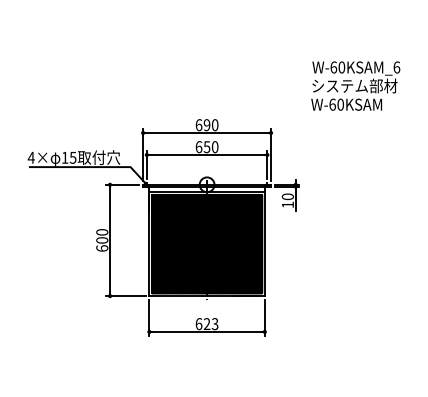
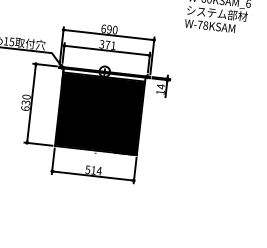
text: (336, 104) -> (202, 25), W-60KSAM -> W-78KSAM
text: (206, 147) -> (107, 45), 650 -> 371
text: (287, 196) -> (160, 86), 10 -> 14
text: (102, 240) -> (26, 102), 600 -> 630
text: (206, 324) -> (93, 170), 623 -> 514

